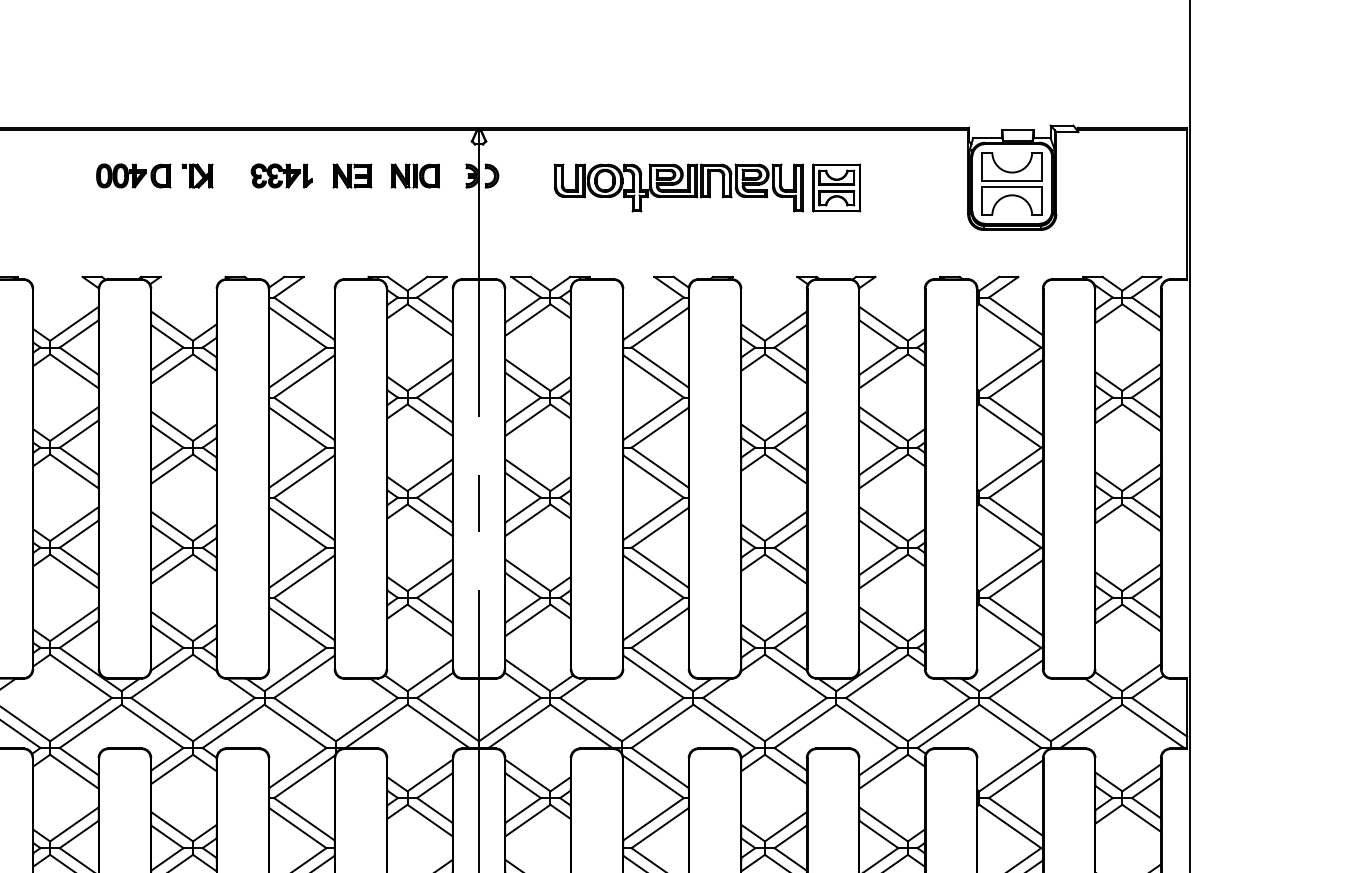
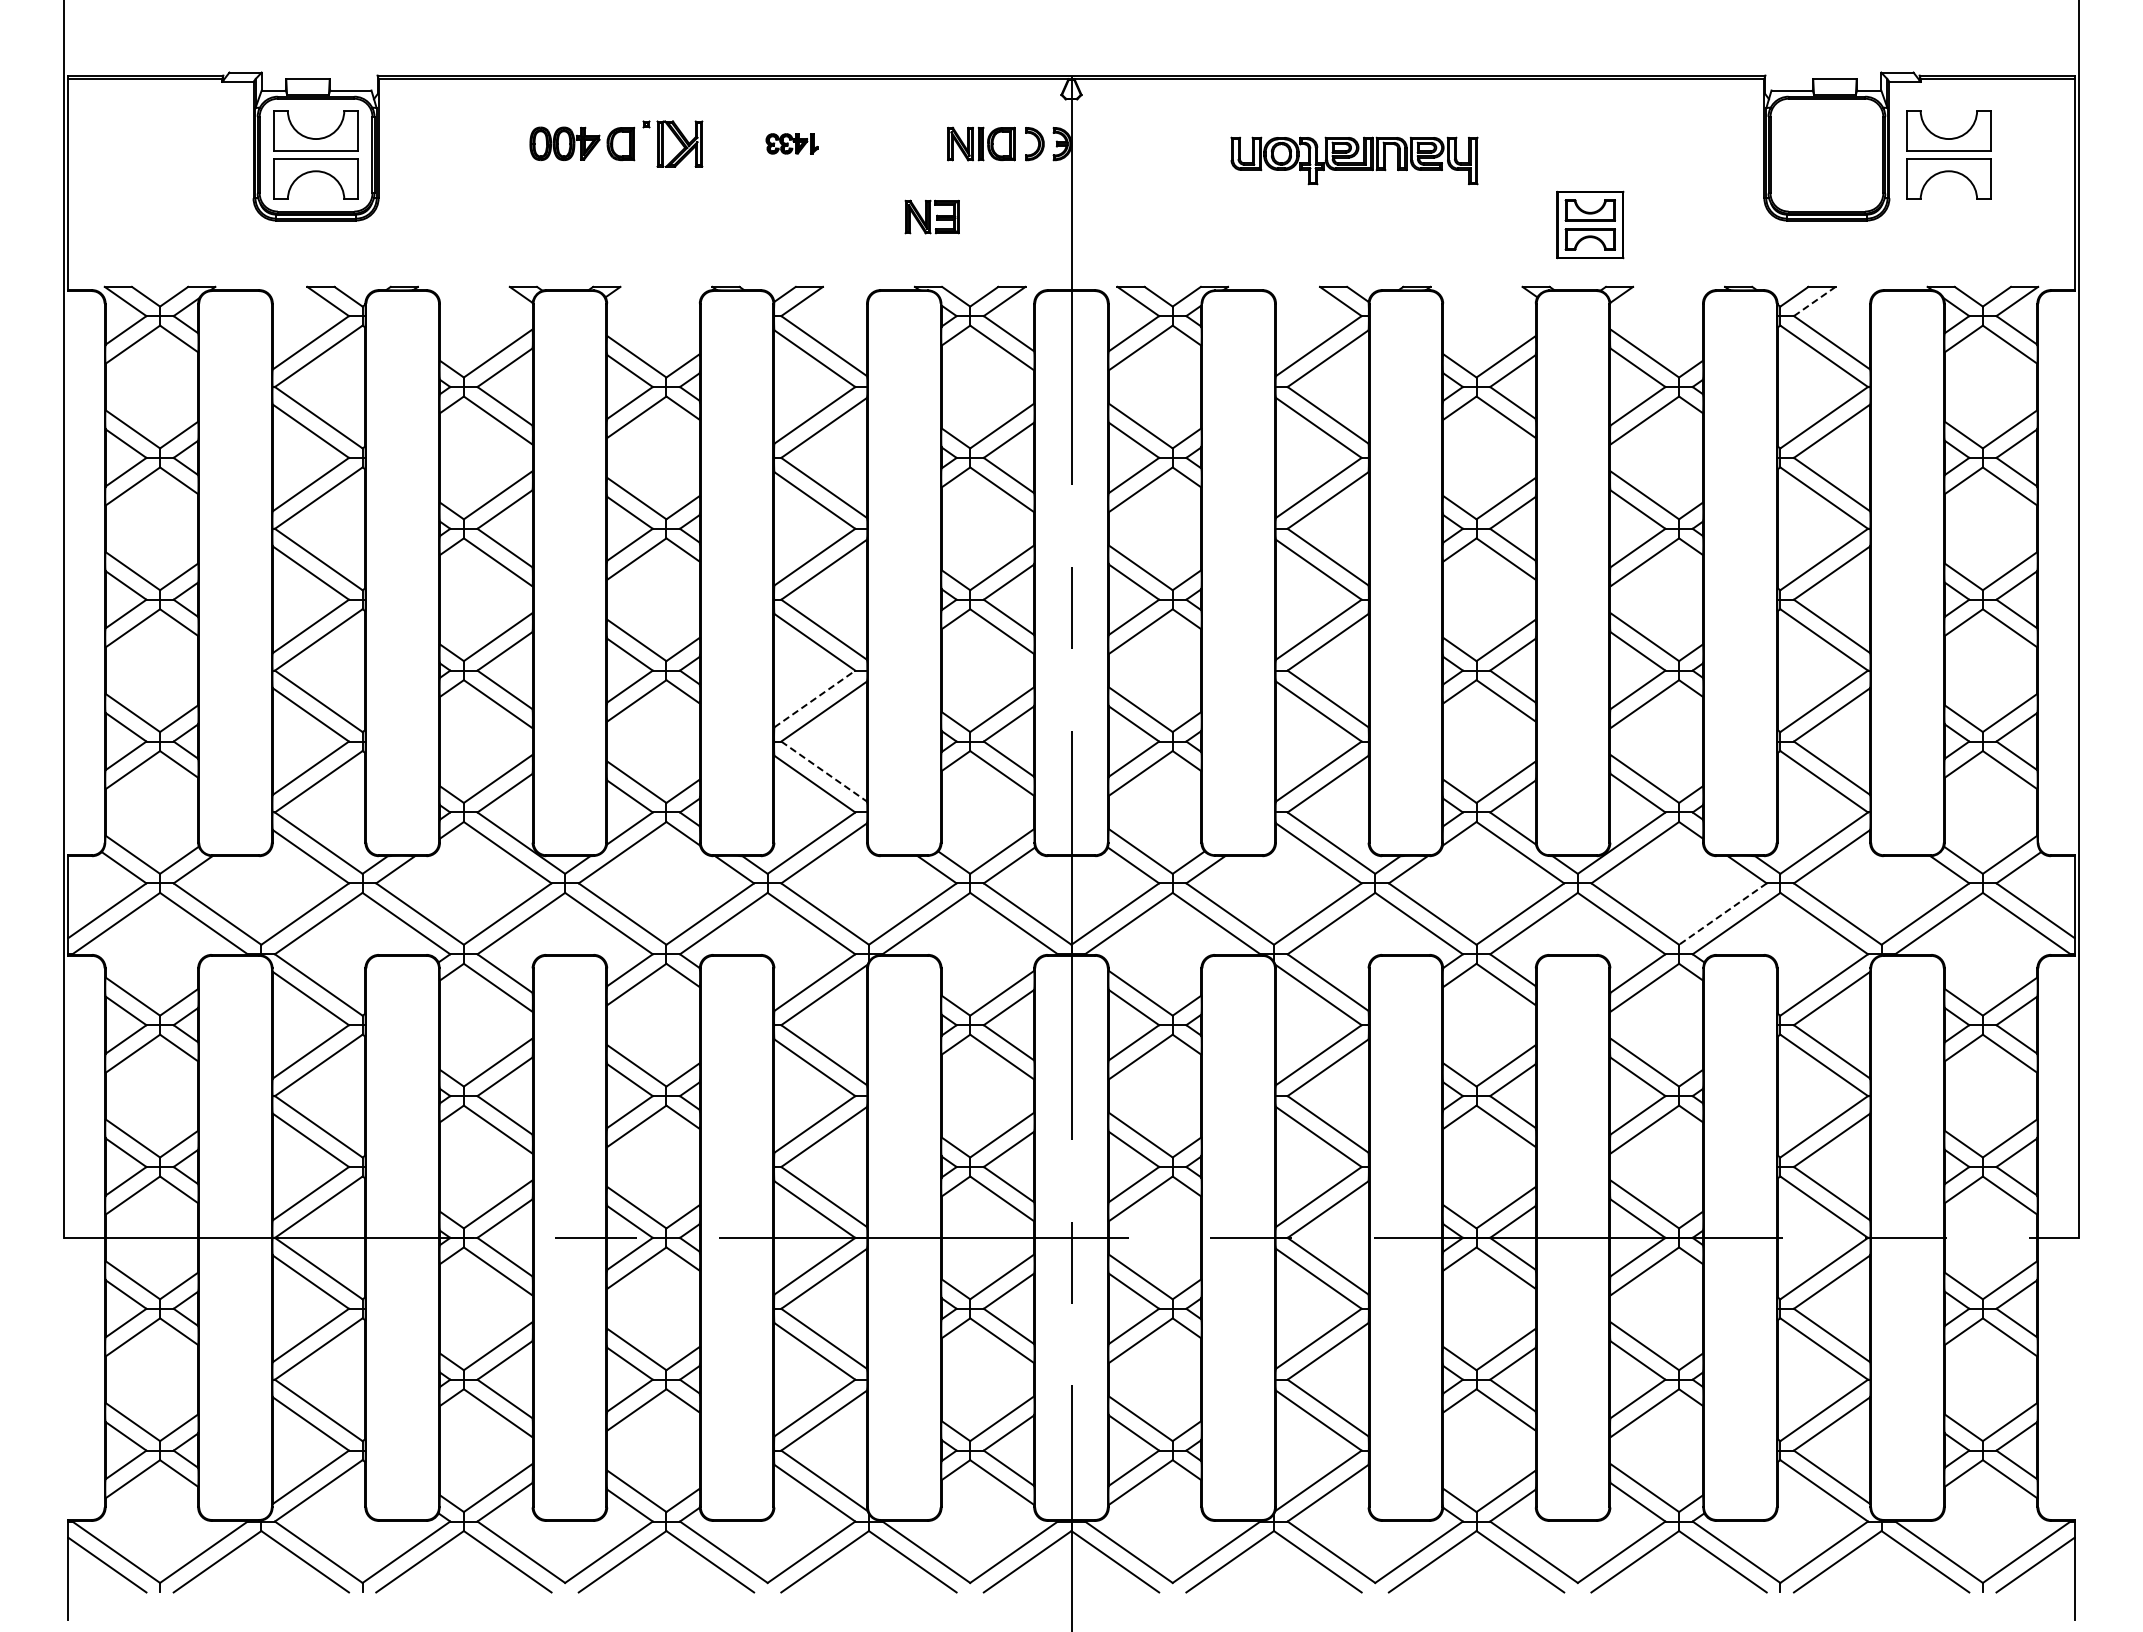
part: (197, 175) -> (672, 143), size x1.4
part: (281, 175) -> (791, 143), size x0.6
part: (351, 175) -> (931, 216), moved
part: (491, 176) -> (1034, 144), moved
part: (1011, 183) -> (1948, 154), moved
part: (678, 187) -> (1354, 160), size x0.7
part: (836, 187) -> (1590, 224), moved
line: (1004, 287) -> (1815, 301), solid -> dashed
line: (298, 567) -> (815, 698), solid -> dashed
line: (304, 619) -> (824, 771), solid -> dashed
line: (938, 719) -> (1722, 914), solid -> dashed

